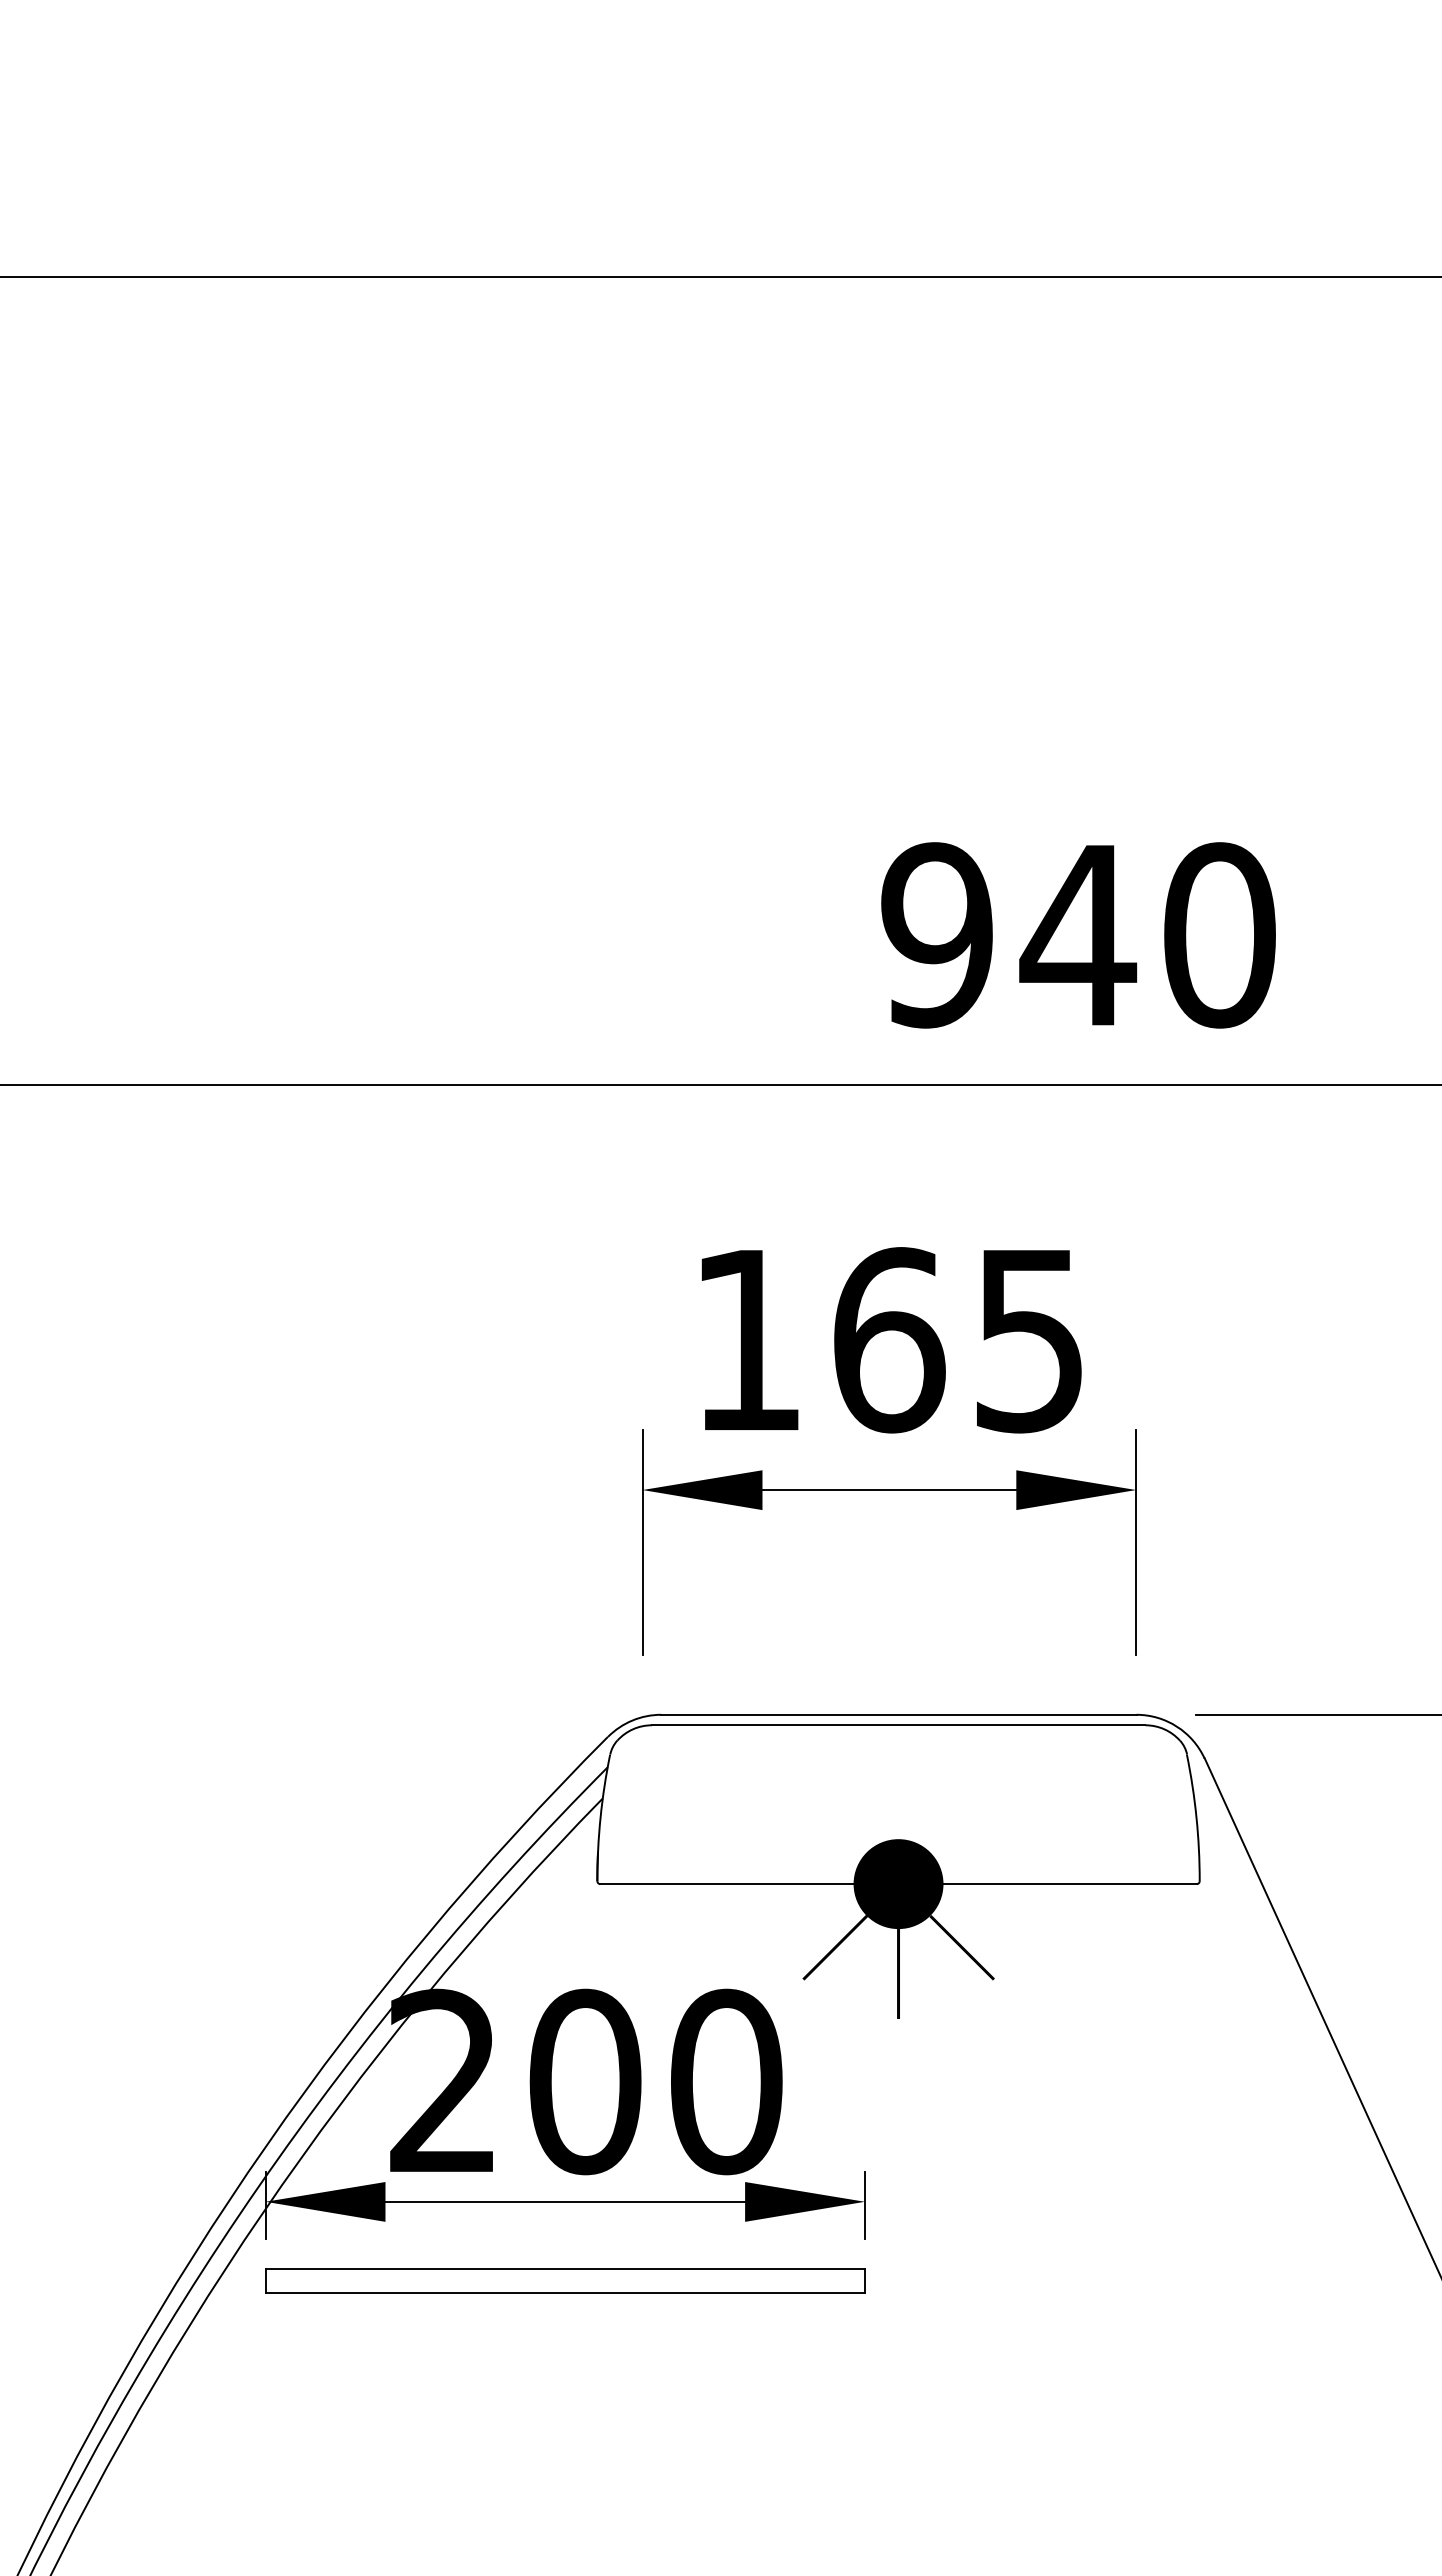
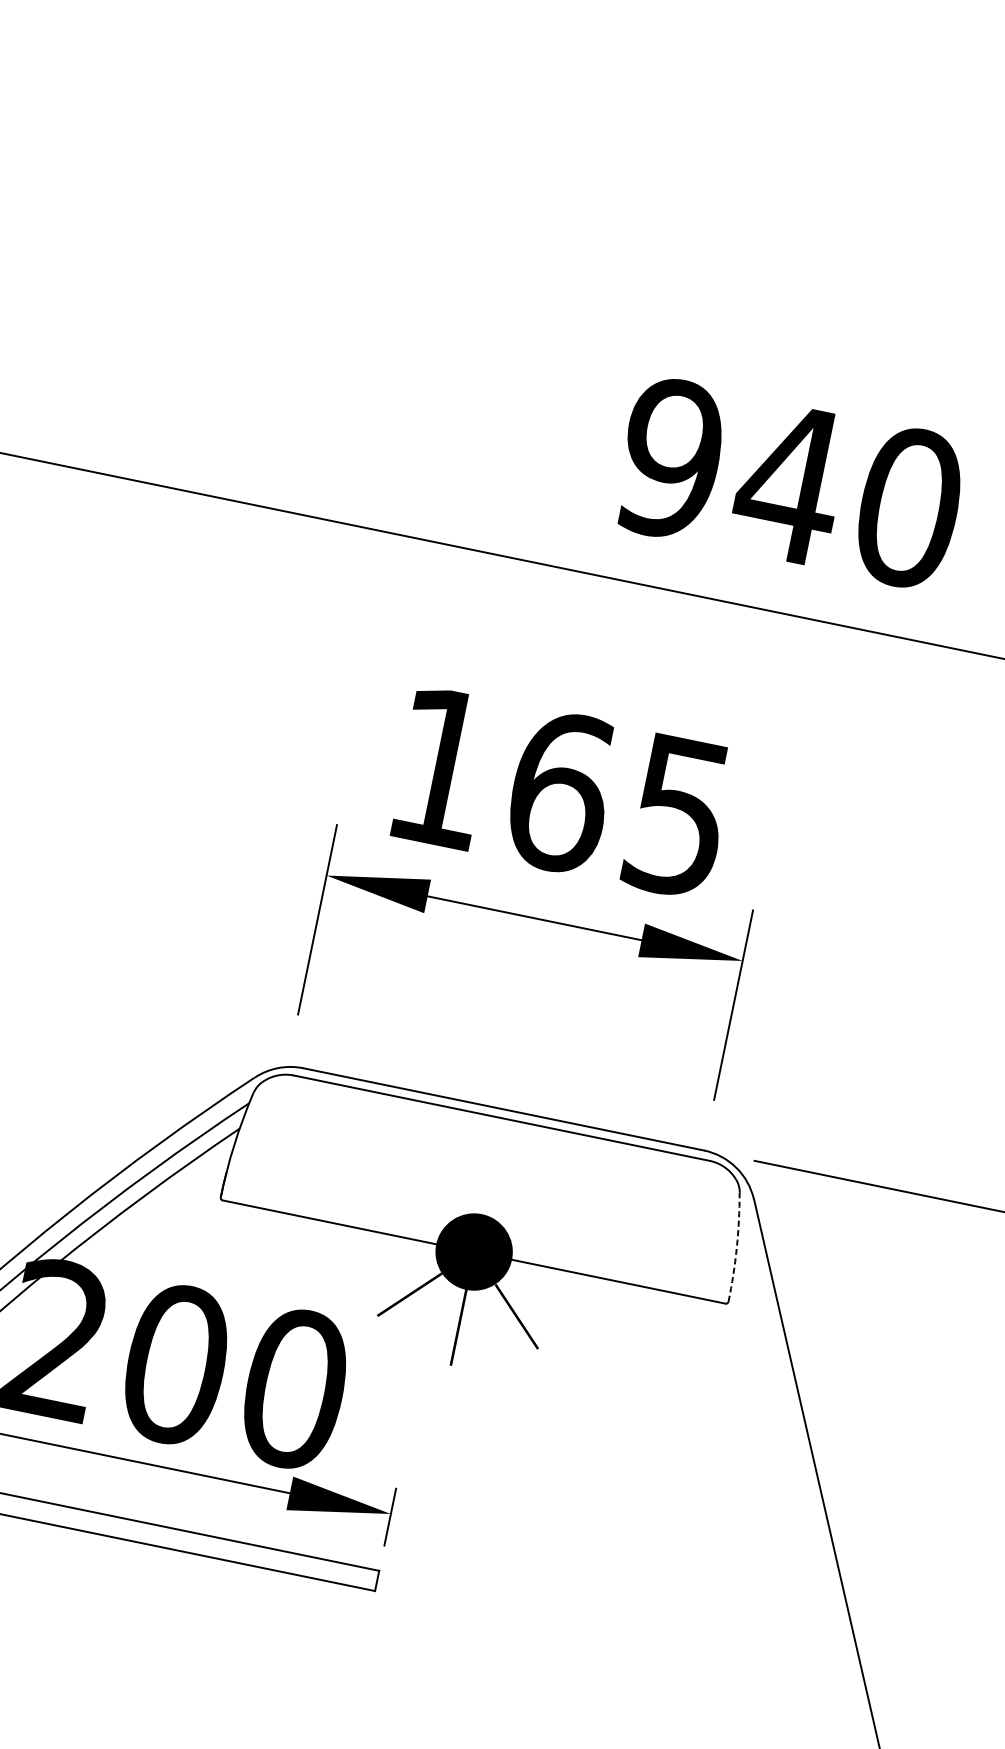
arc: (1196, 1817) -> (736, 1247), solid -> dashed

